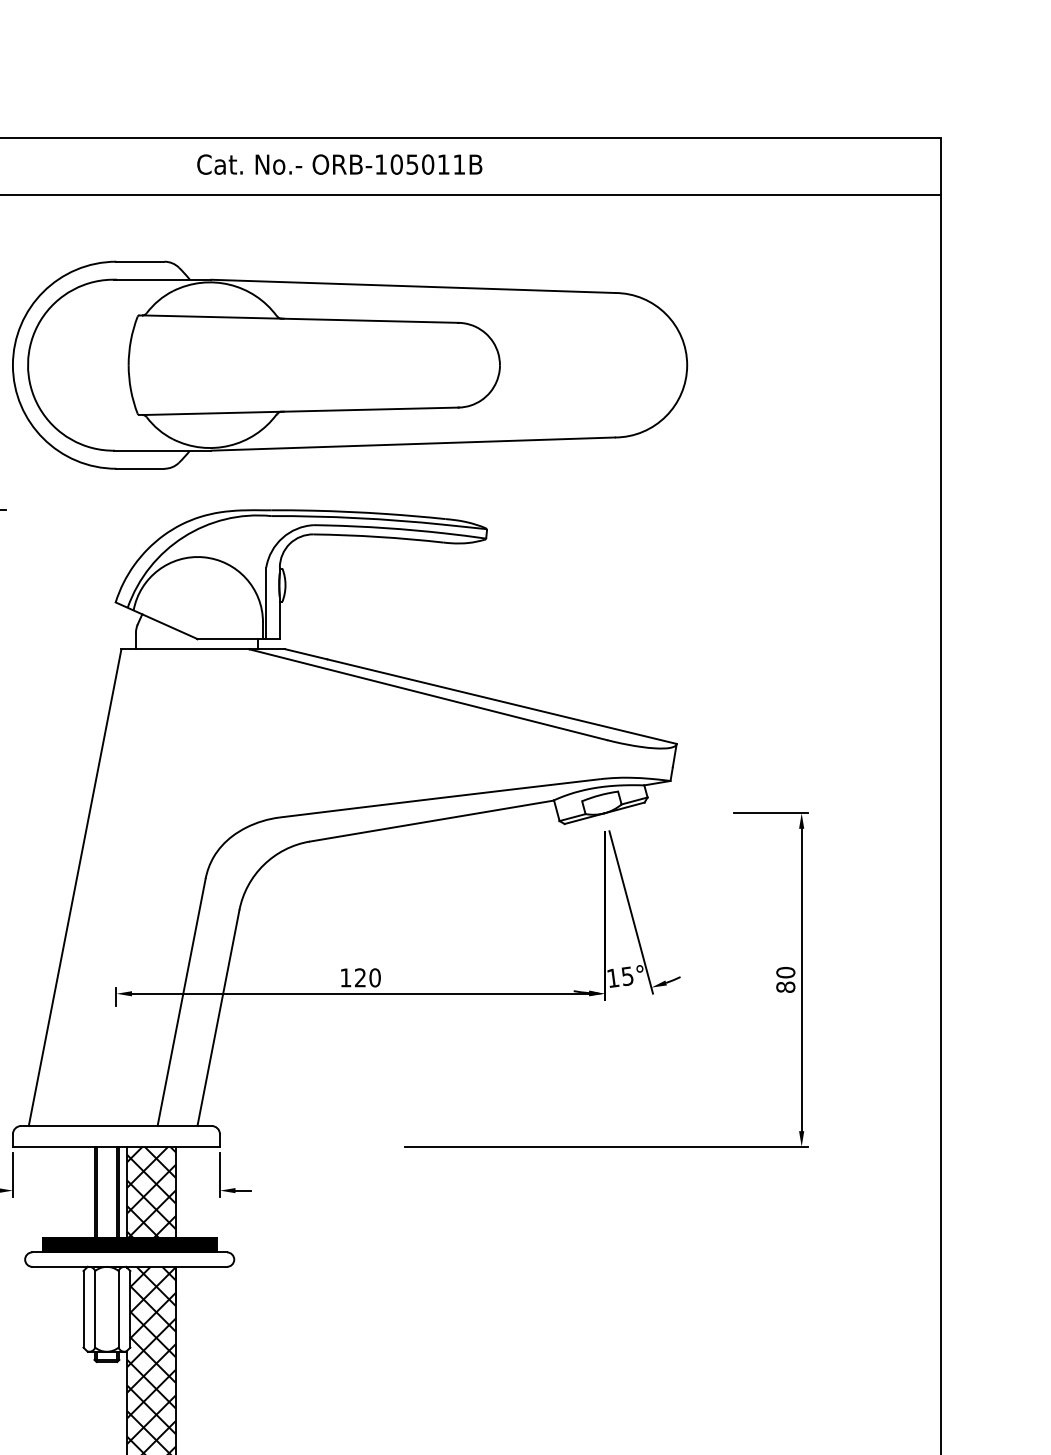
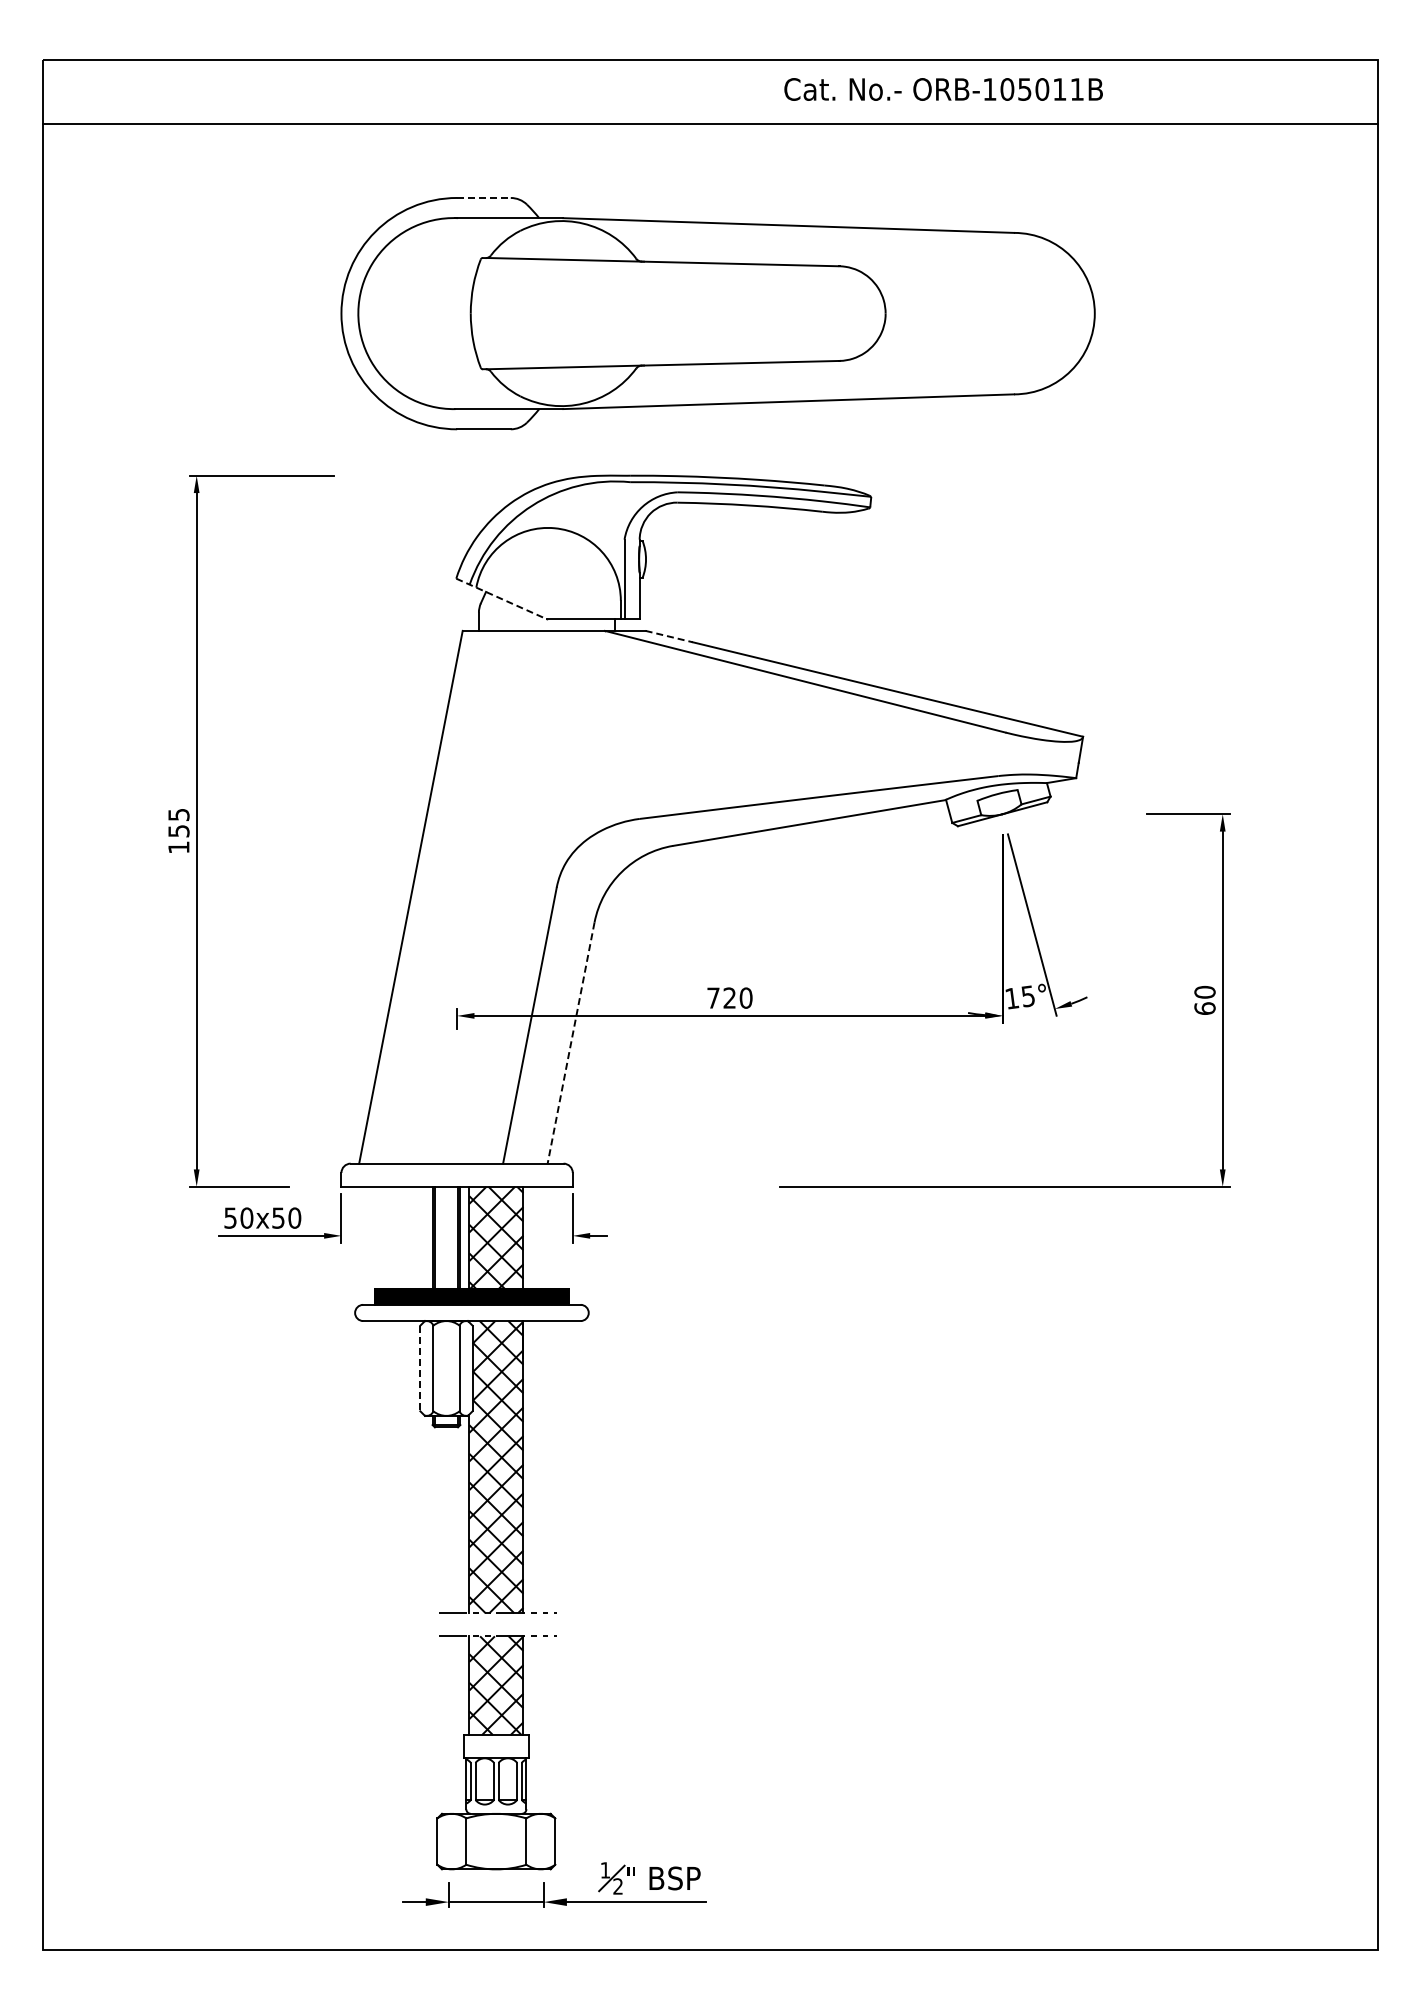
text: (339, 164) -> (943, 89), moved
line: (140, 261) -> (483, 197), solid -> dashed
line: (156, 621) -> (501, 599), solid -> dashed
line: (306, 654) -> (669, 636), solid -> dashed
text: (345, 977) -> (713, 997), 120 -> 720
text: (785, 987) -> (1204, 1008), 80 -> 60
line: (218, 1018) -> (571, 1043), solid -> dashed
line: (83, 1309) -> (420, 1368), solid -> dashed

